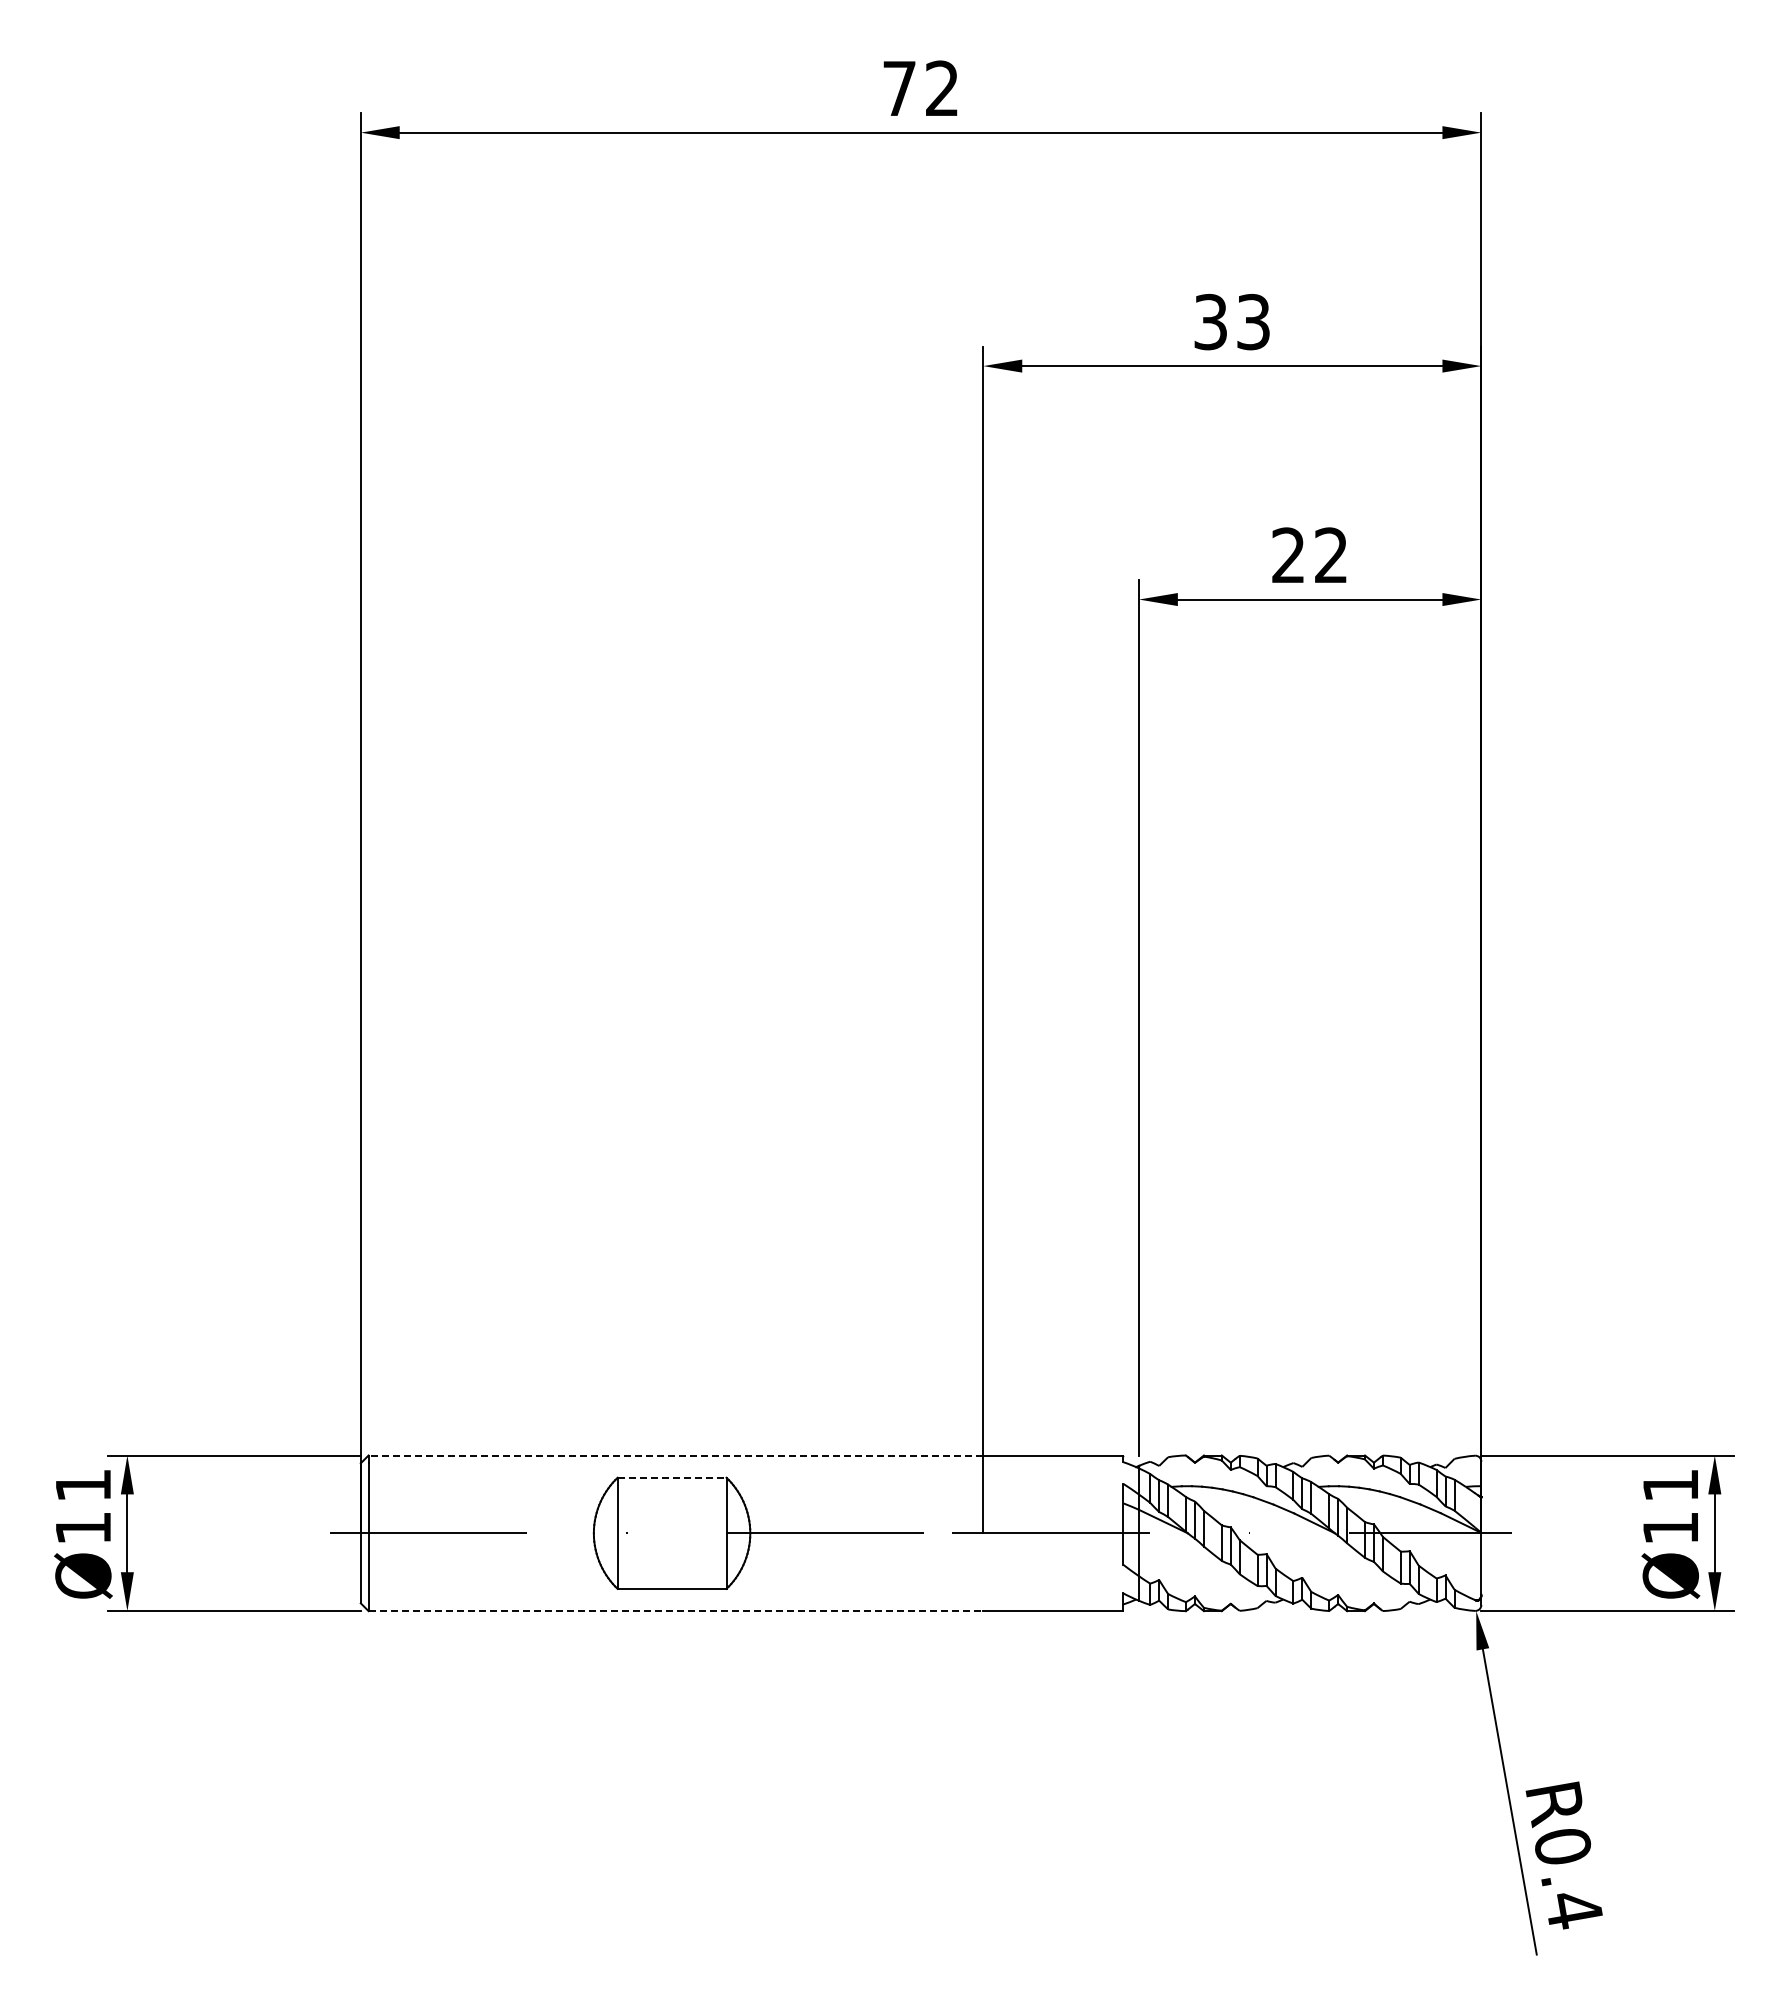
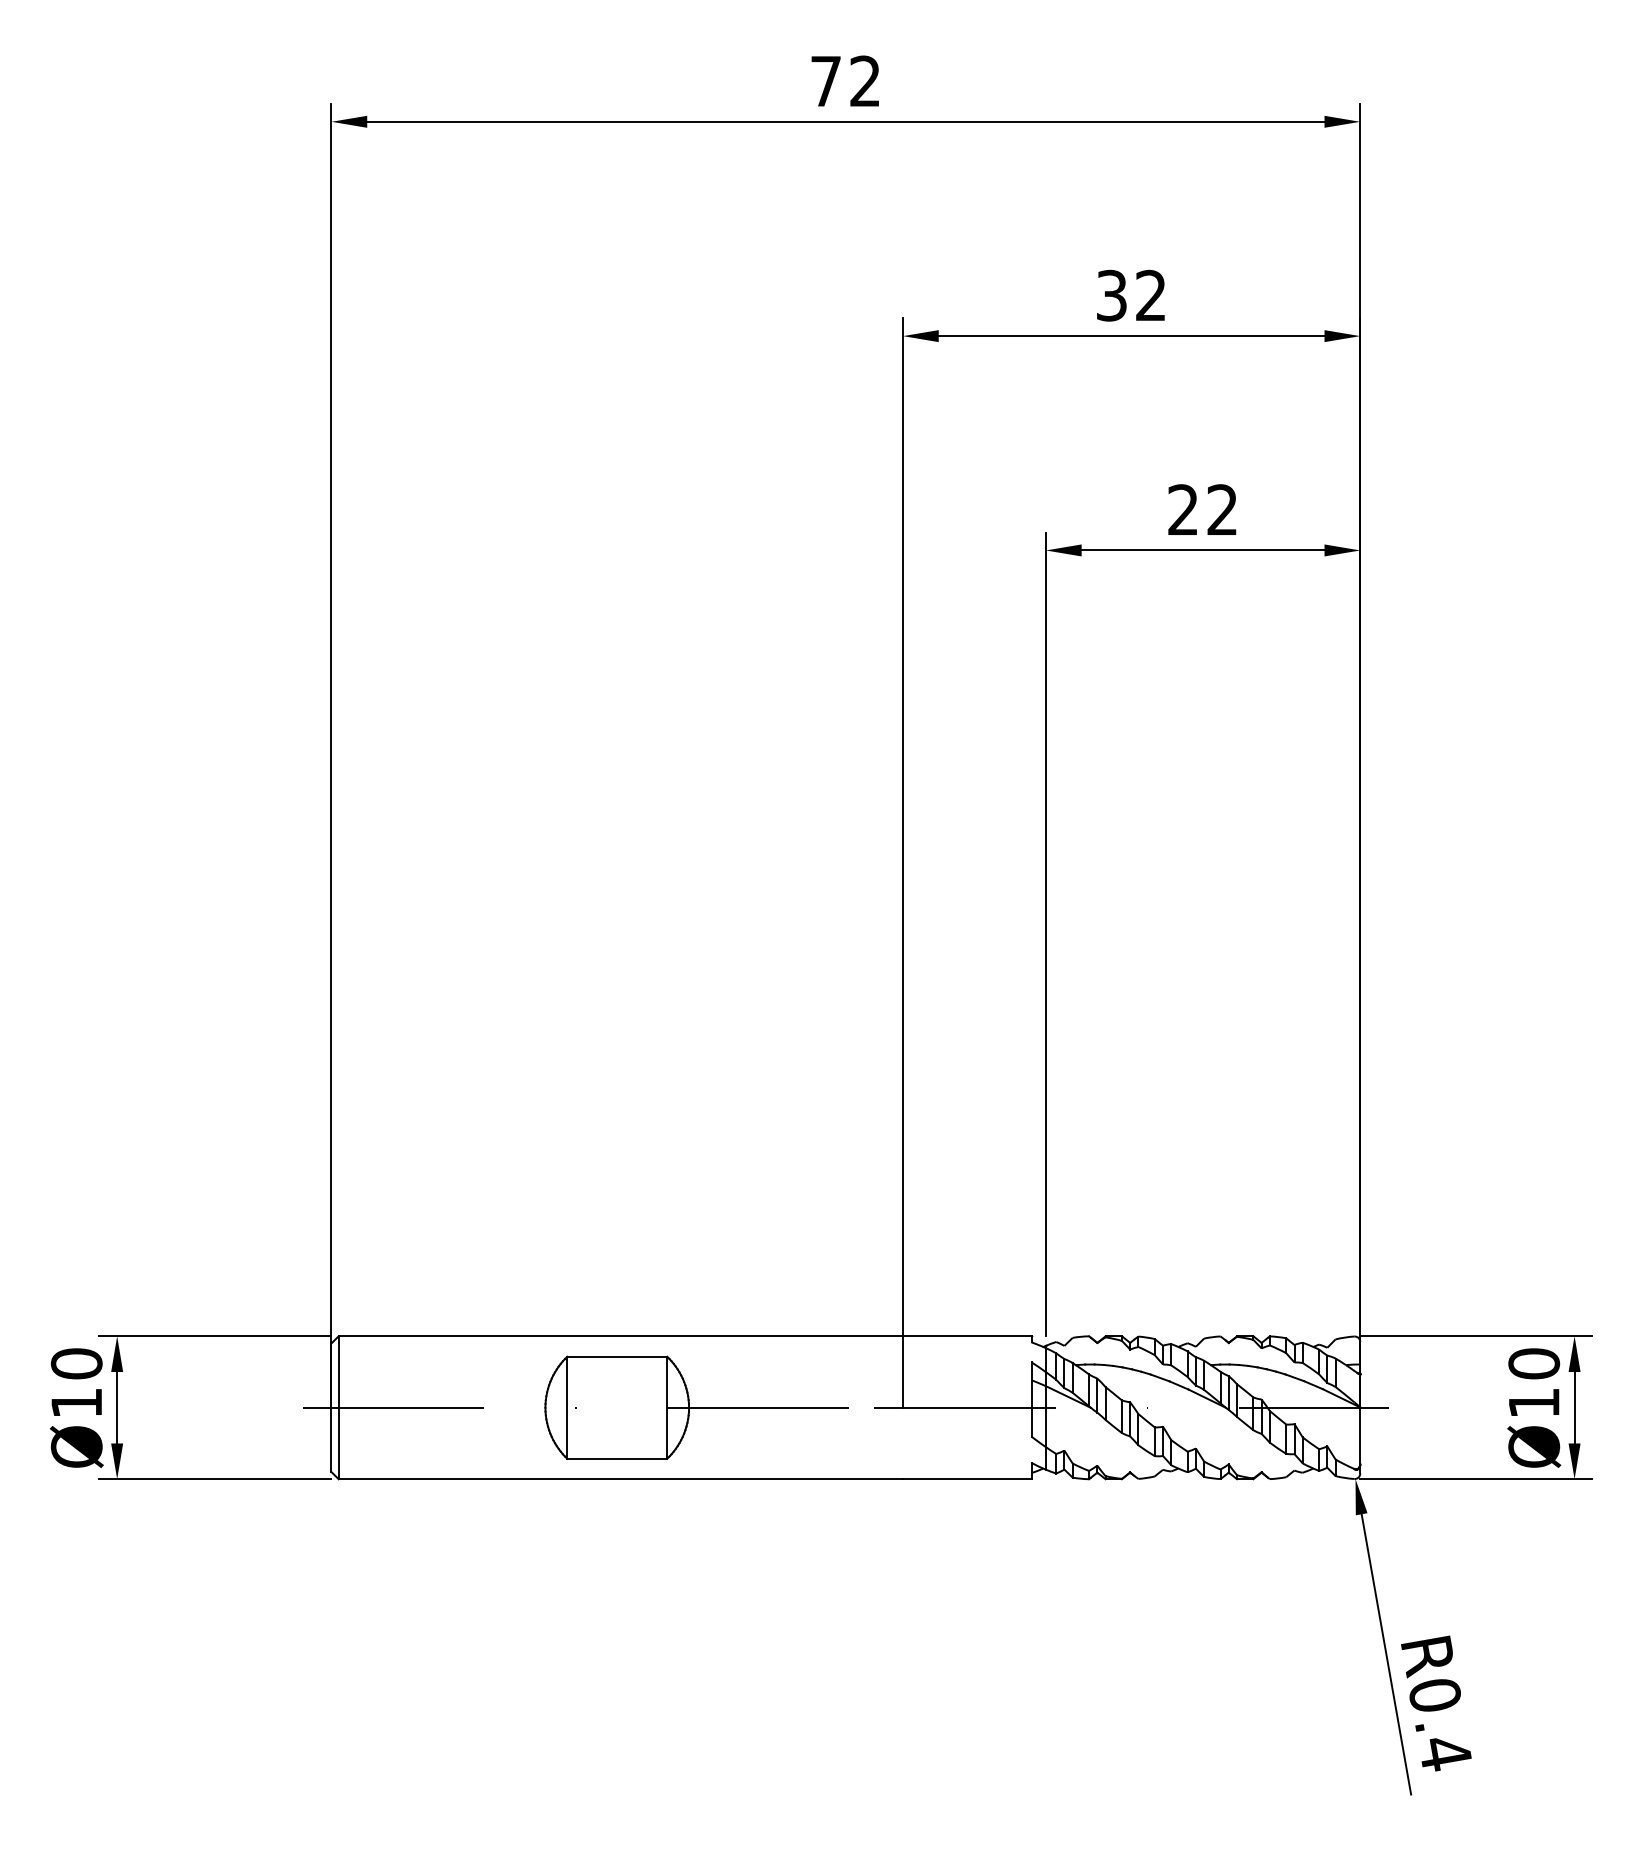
text: (1253, 322) -> (1151, 296), 33 -> 32
line: (675, 1455) -> (620, 1336), dashed -> solid
line: (672, 1477) -> (617, 1356), dashed -> solid
text: (83, 1485) -> (76, 1363), Ø11 -> Ø10
text: (1670, 1485) -> (1533, 1363), Ø11 -> Ø10
line: (676, 1611) -> (621, 1479), dashed -> solid

